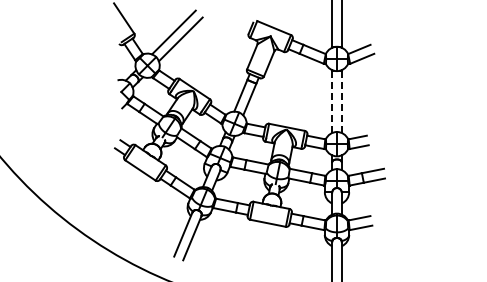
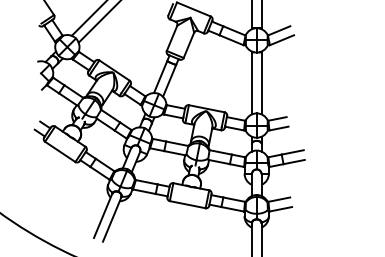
line: (332, 102) -> (252, 83), dashed -> solid
line: (341, 102) -> (261, 83), dashed -> solid

